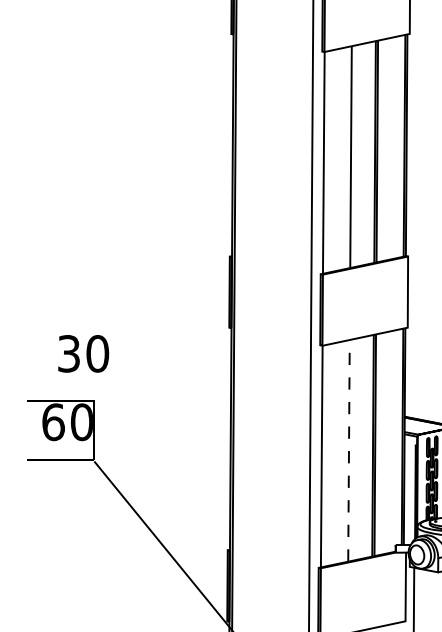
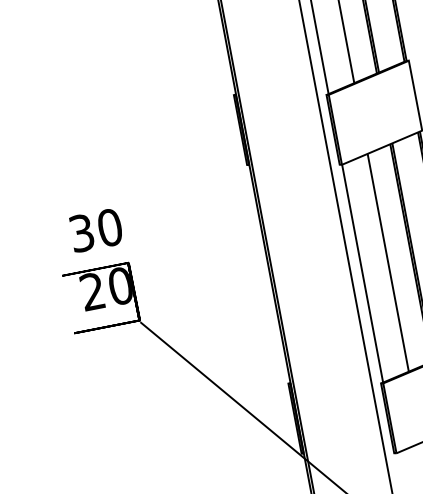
text: (83, 353) -> (95, 230), moved
text: (53, 422) -> (92, 291), 60 -> 20
line: (348, 450) -> (387, 262), dashed -> solid

